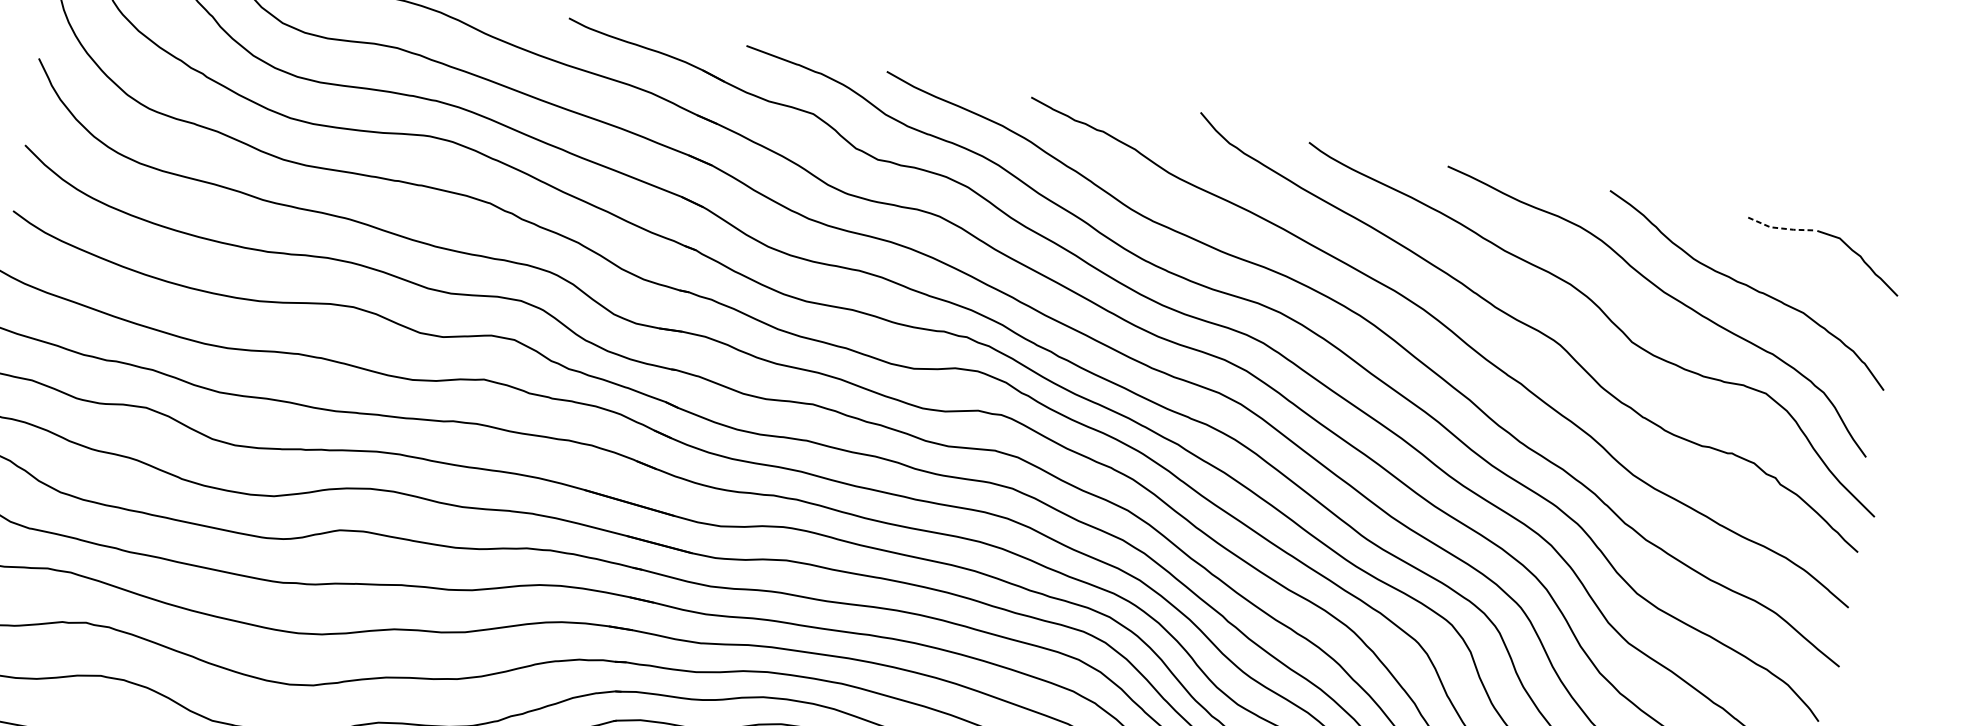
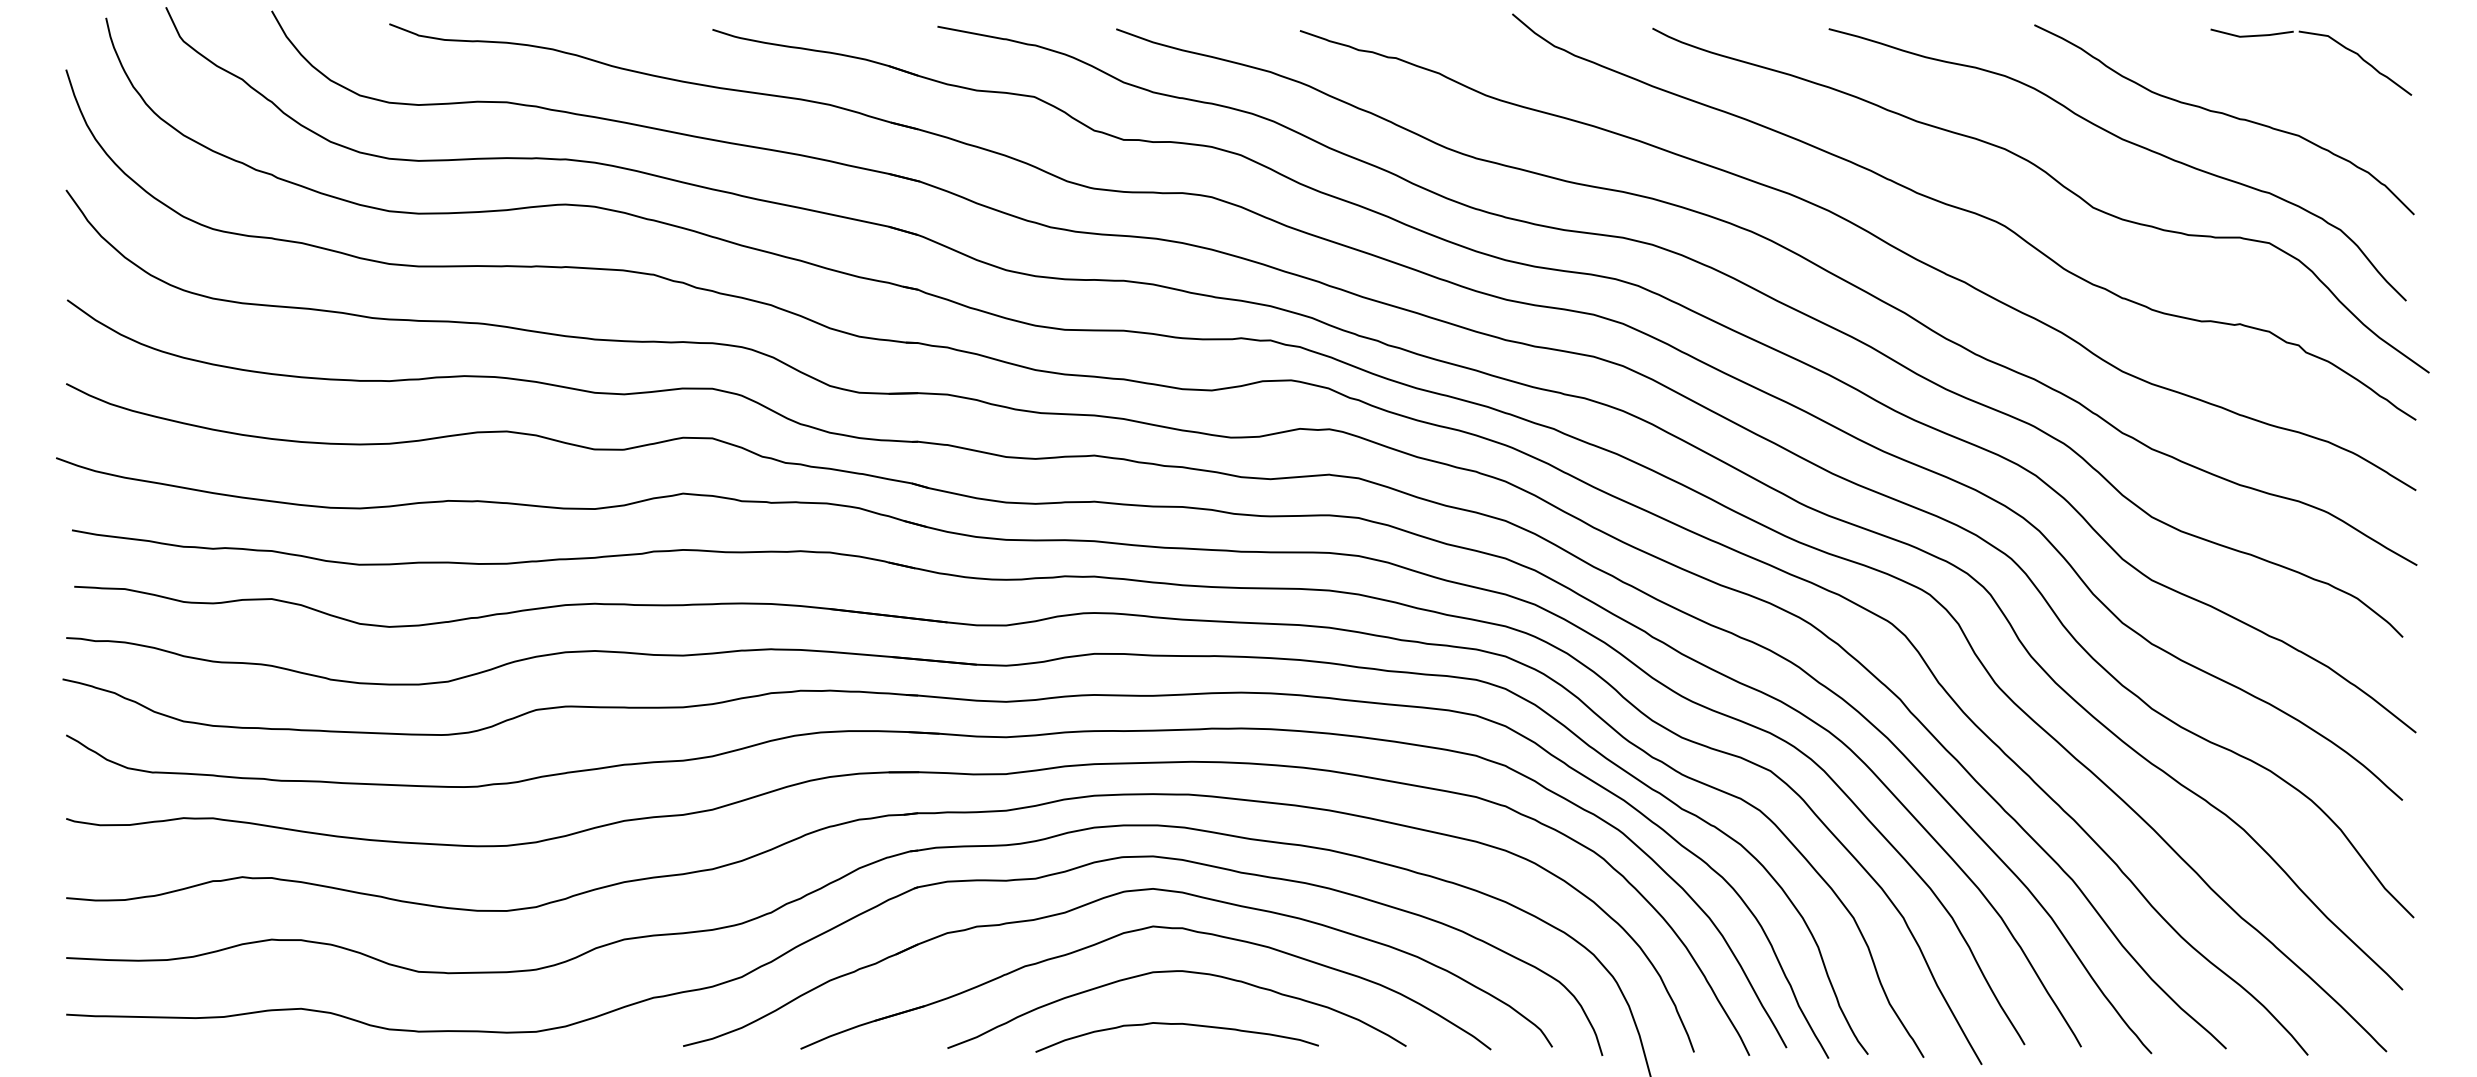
line: (1779, 228) -> (2251, 36), dashed -> solid

